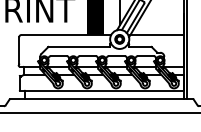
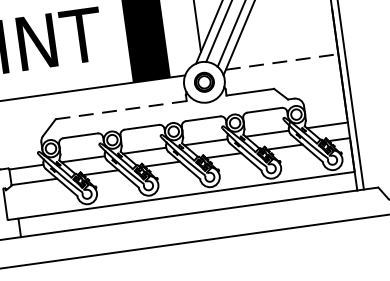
line: (157, 34) -> (282, 60), solid -> dashed
line: (79, 46) -> (121, 109), solid -> dashed

